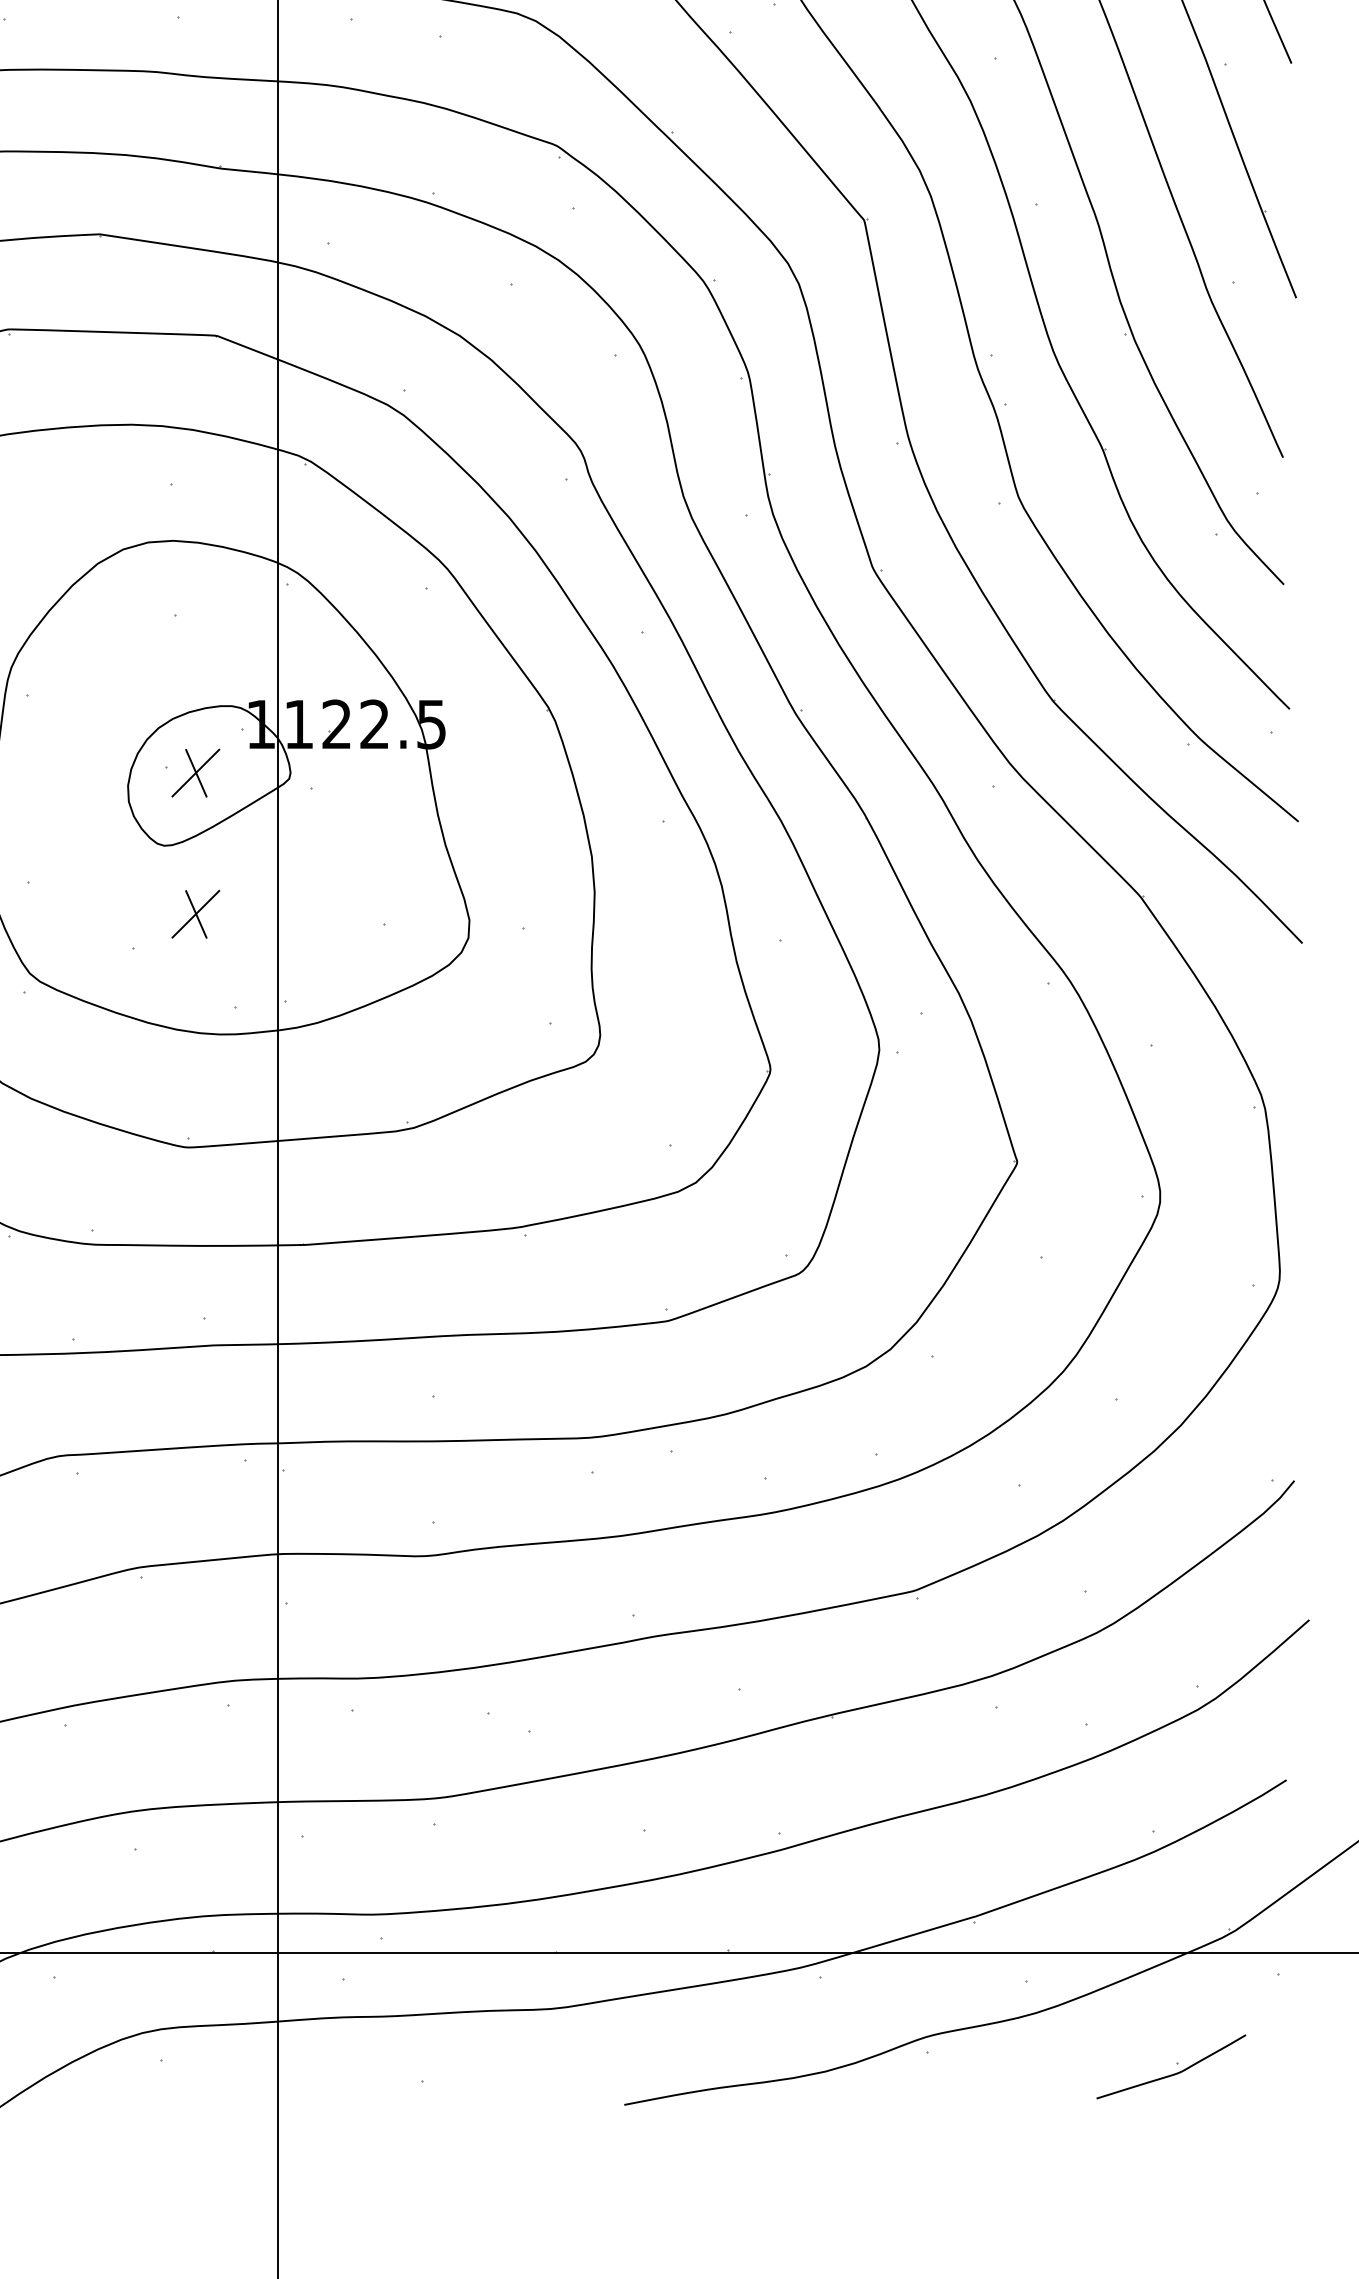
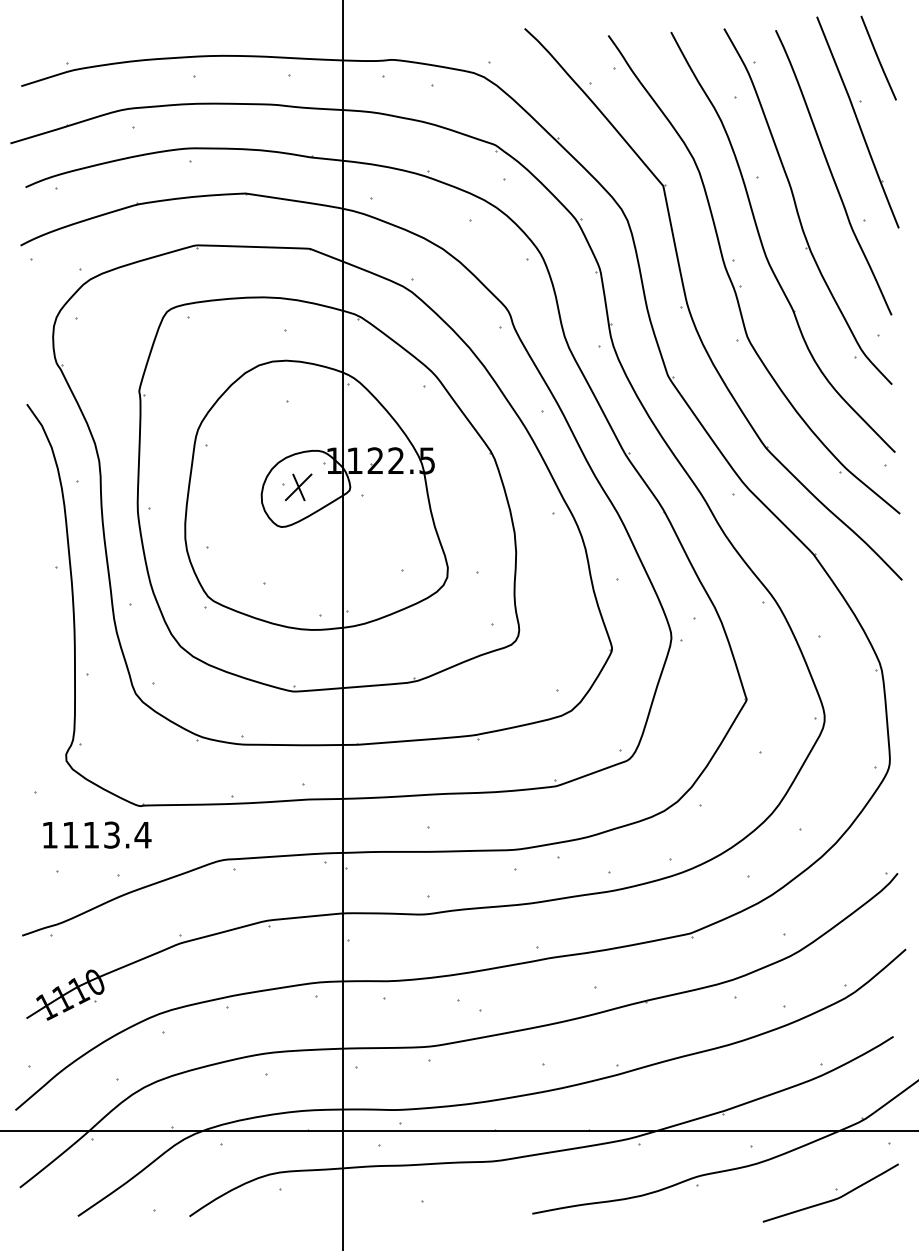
part: (195, 914) -> (298, 564), removed
part: (1170, 2065) -> (830, 1192), size x1.67

